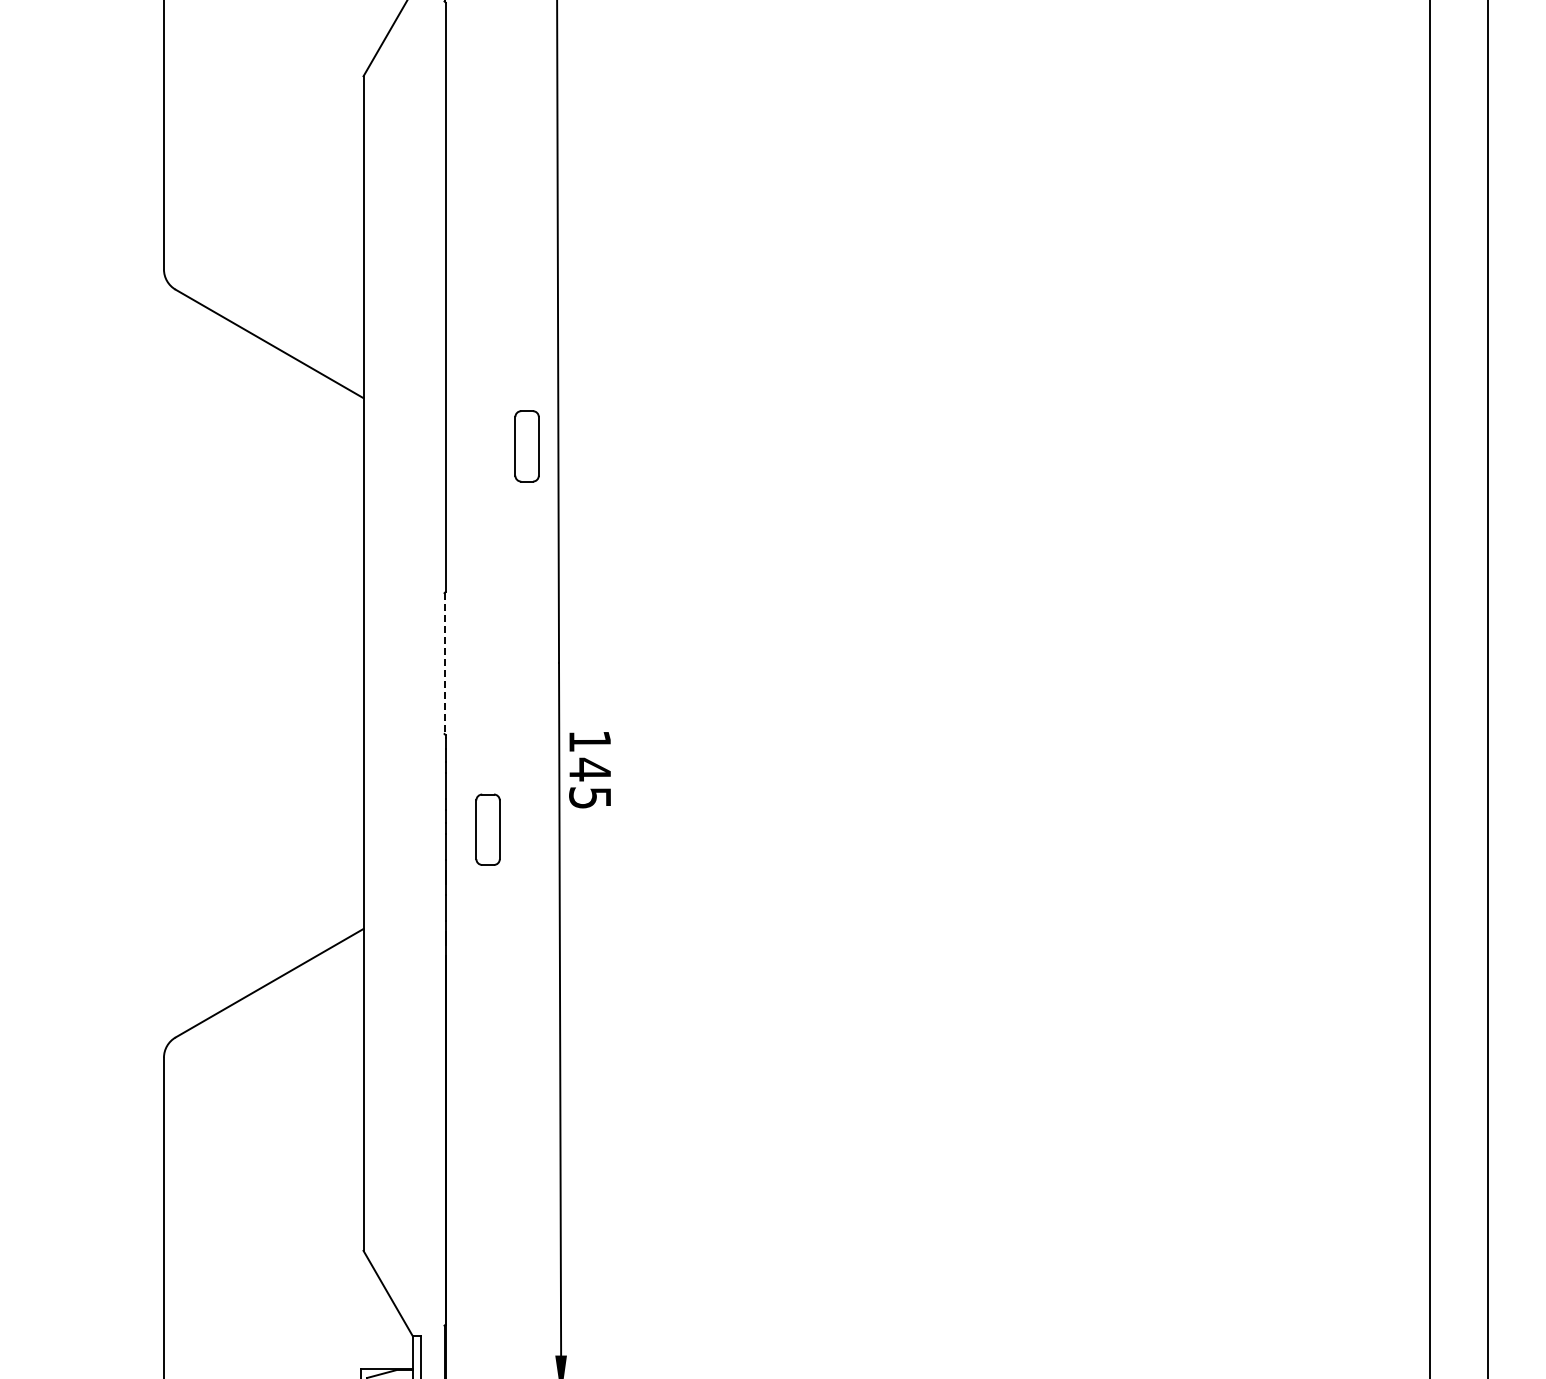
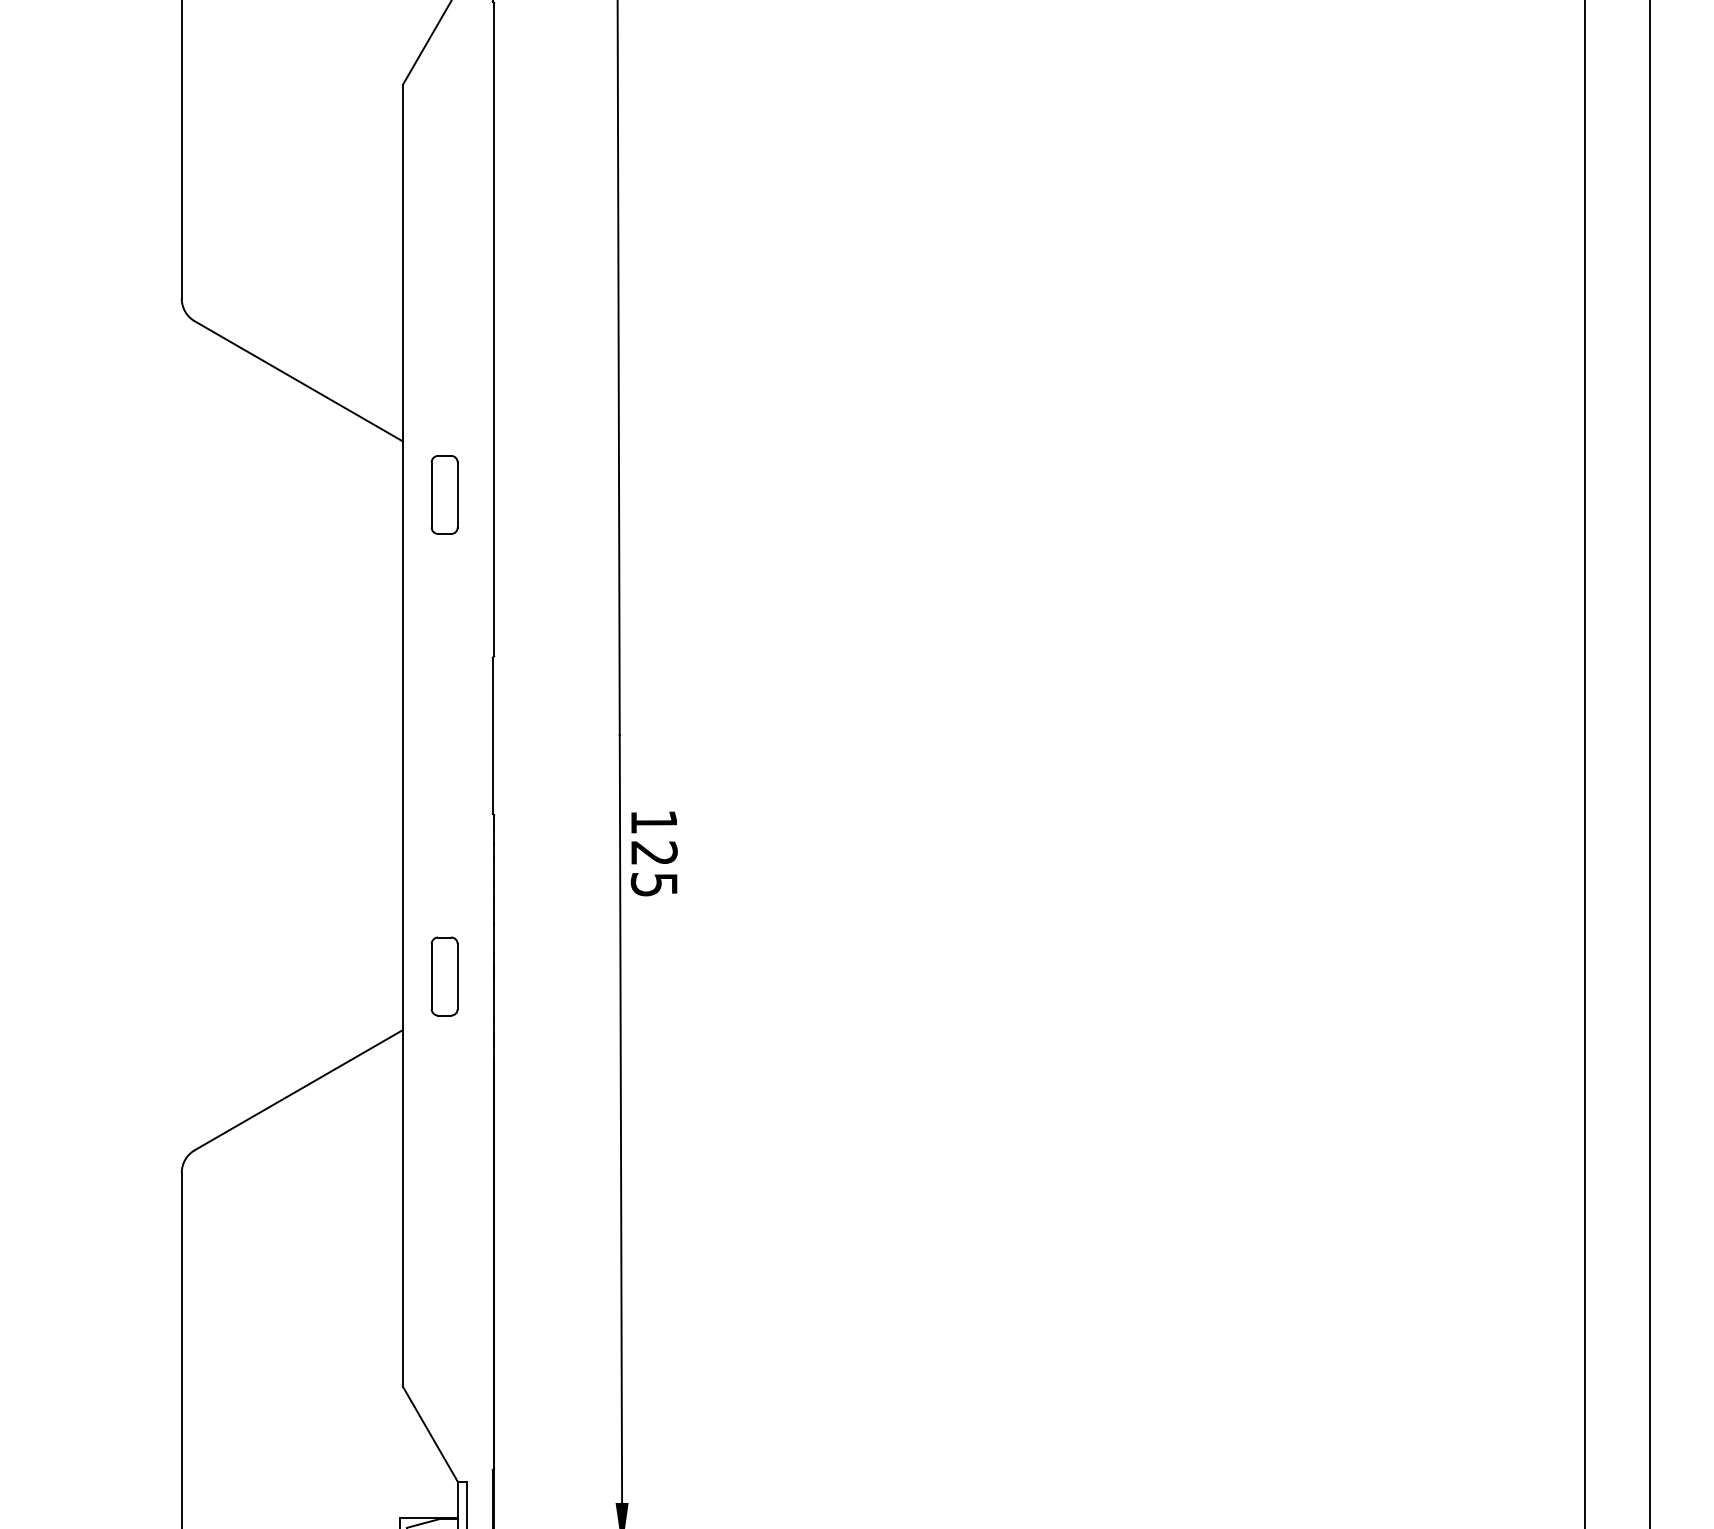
part: (526, 446) -> (444, 495), moved
line: (444, 664) -> (492, 736), dashed -> solid
text: (590, 769) -> (654, 853), 145 -> 125
part: (487, 829) -> (444, 976), moved

